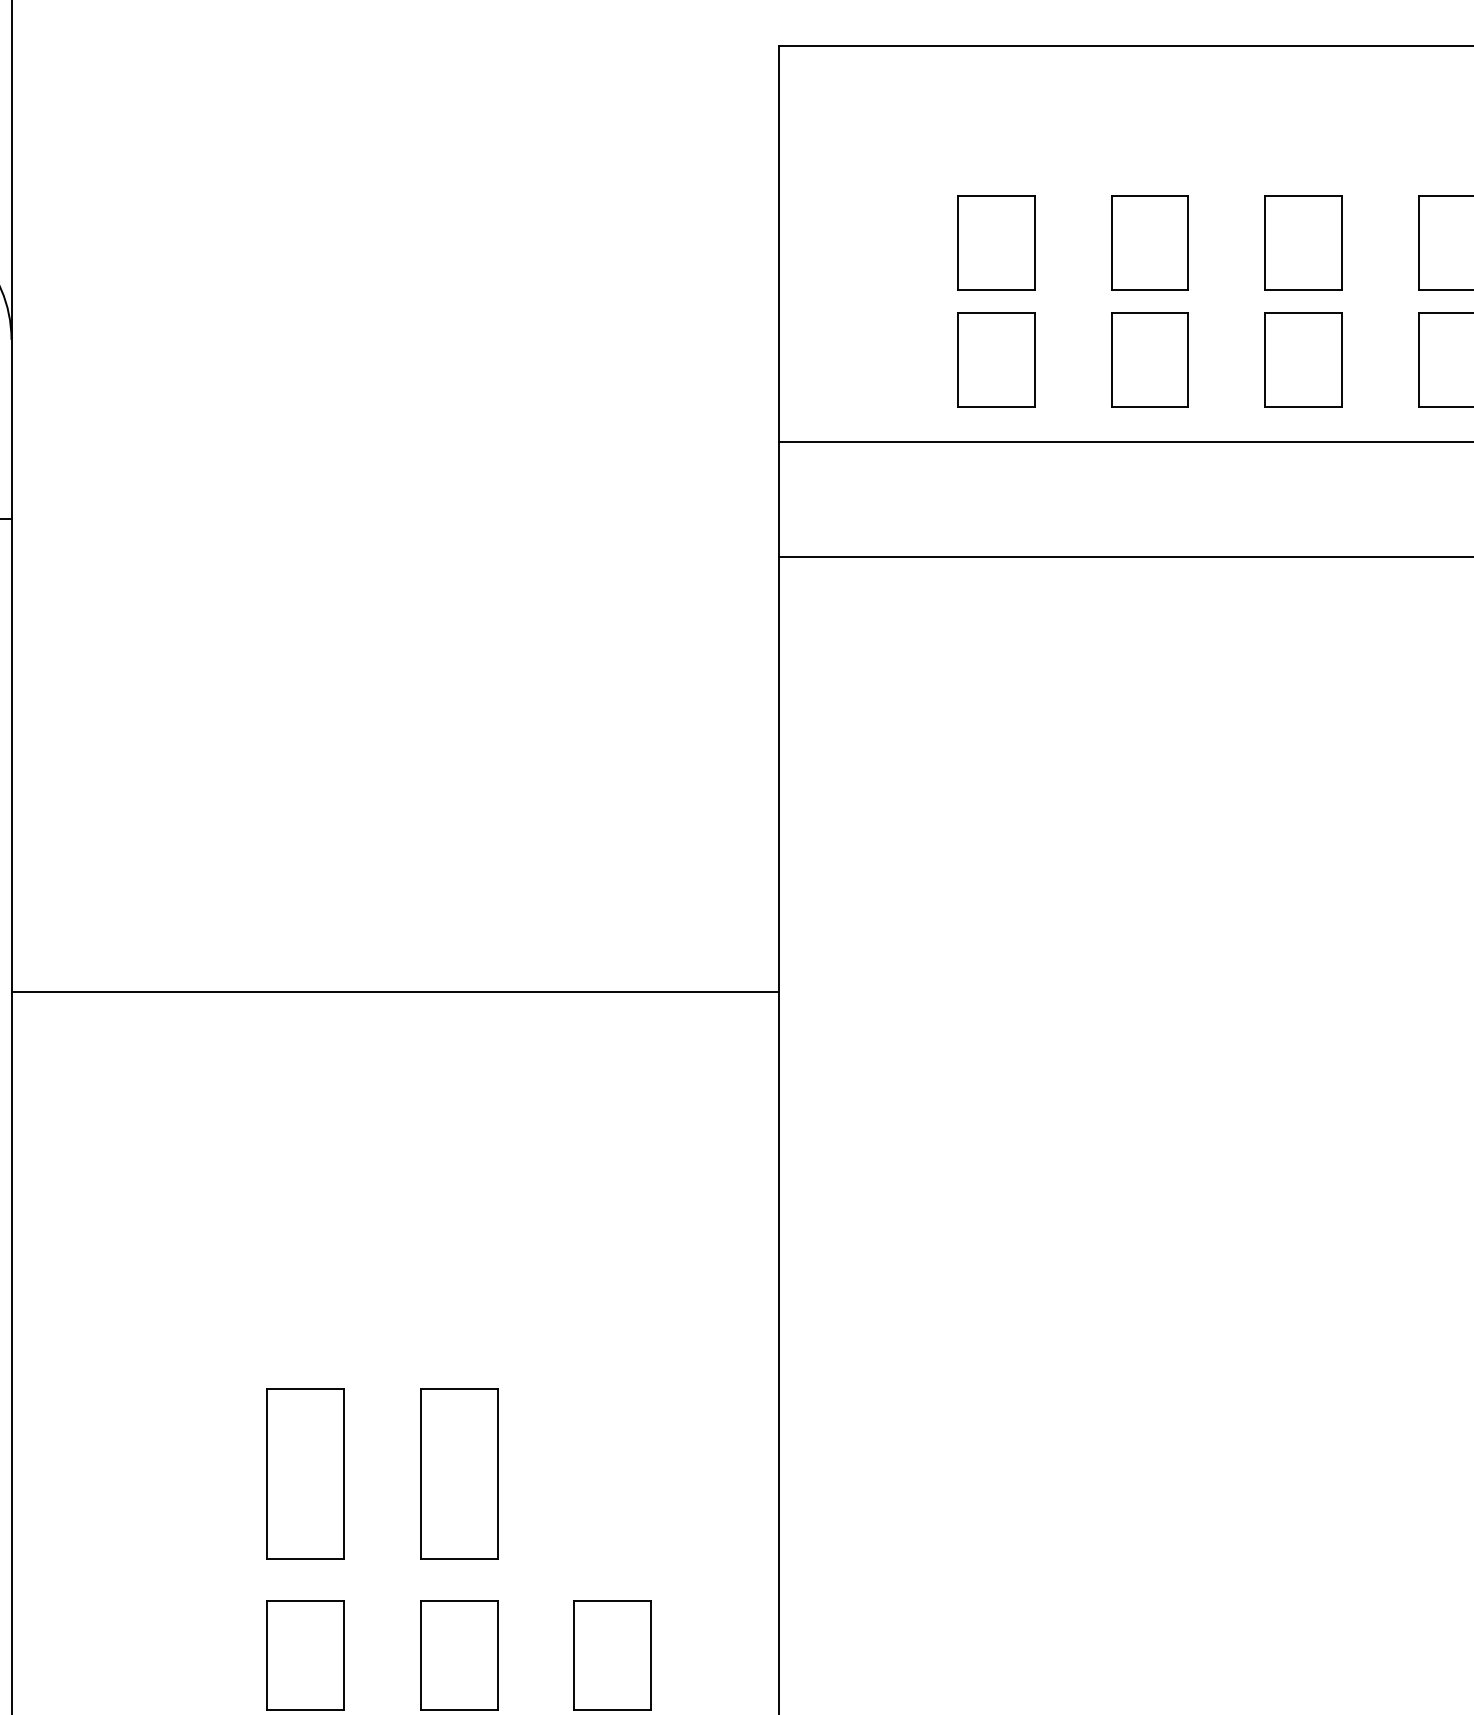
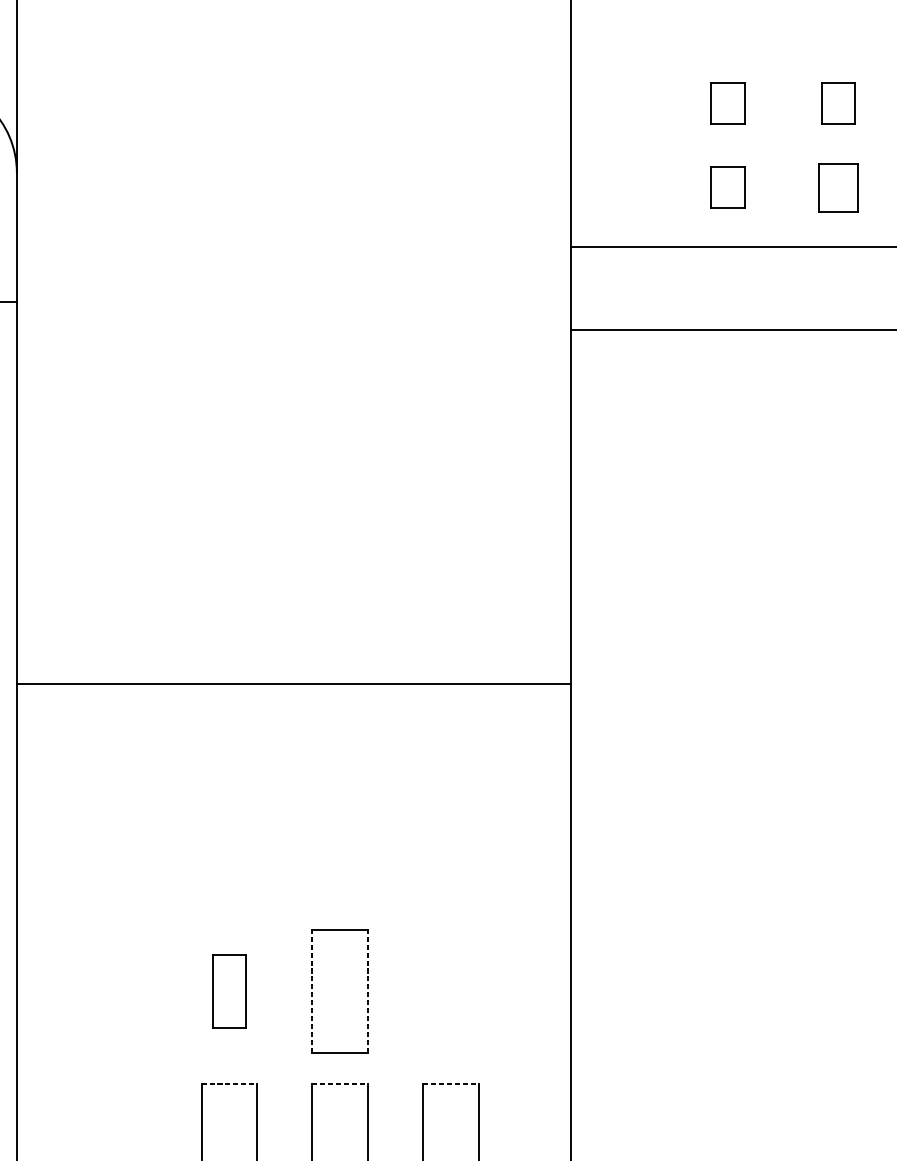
part: (996, 242) -> (727, 102), size x0.6
part: (1149, 242) -> (838, 102), size x0.6
part: (996, 359) -> (727, 187), size x0.6
part: (1149, 359) -> (838, 187), size x0.7
line: (395, 992) -> (294, 684), moved
part: (305, 1473) -> (229, 991), size x0.6
line: (420, 1473) -> (312, 991), solid -> dashed
line: (497, 1473) -> (367, 991), solid -> dashed
line: (306, 1601) -> (229, 1083), solid -> dashed
line: (459, 1601) -> (340, 1083), solid -> dashed
line: (613, 1601) -> (451, 1083), solid -> dashed

